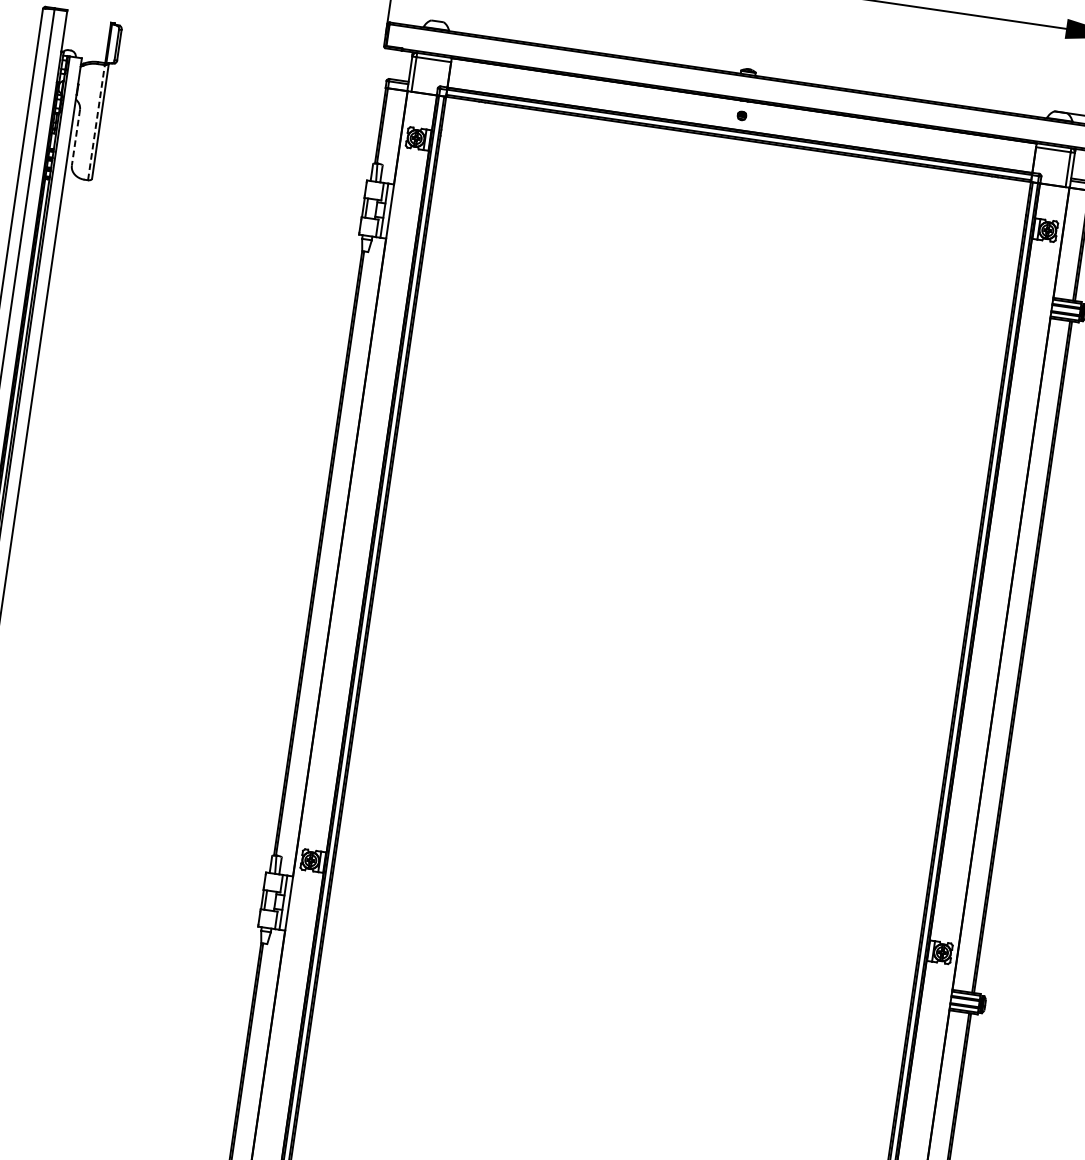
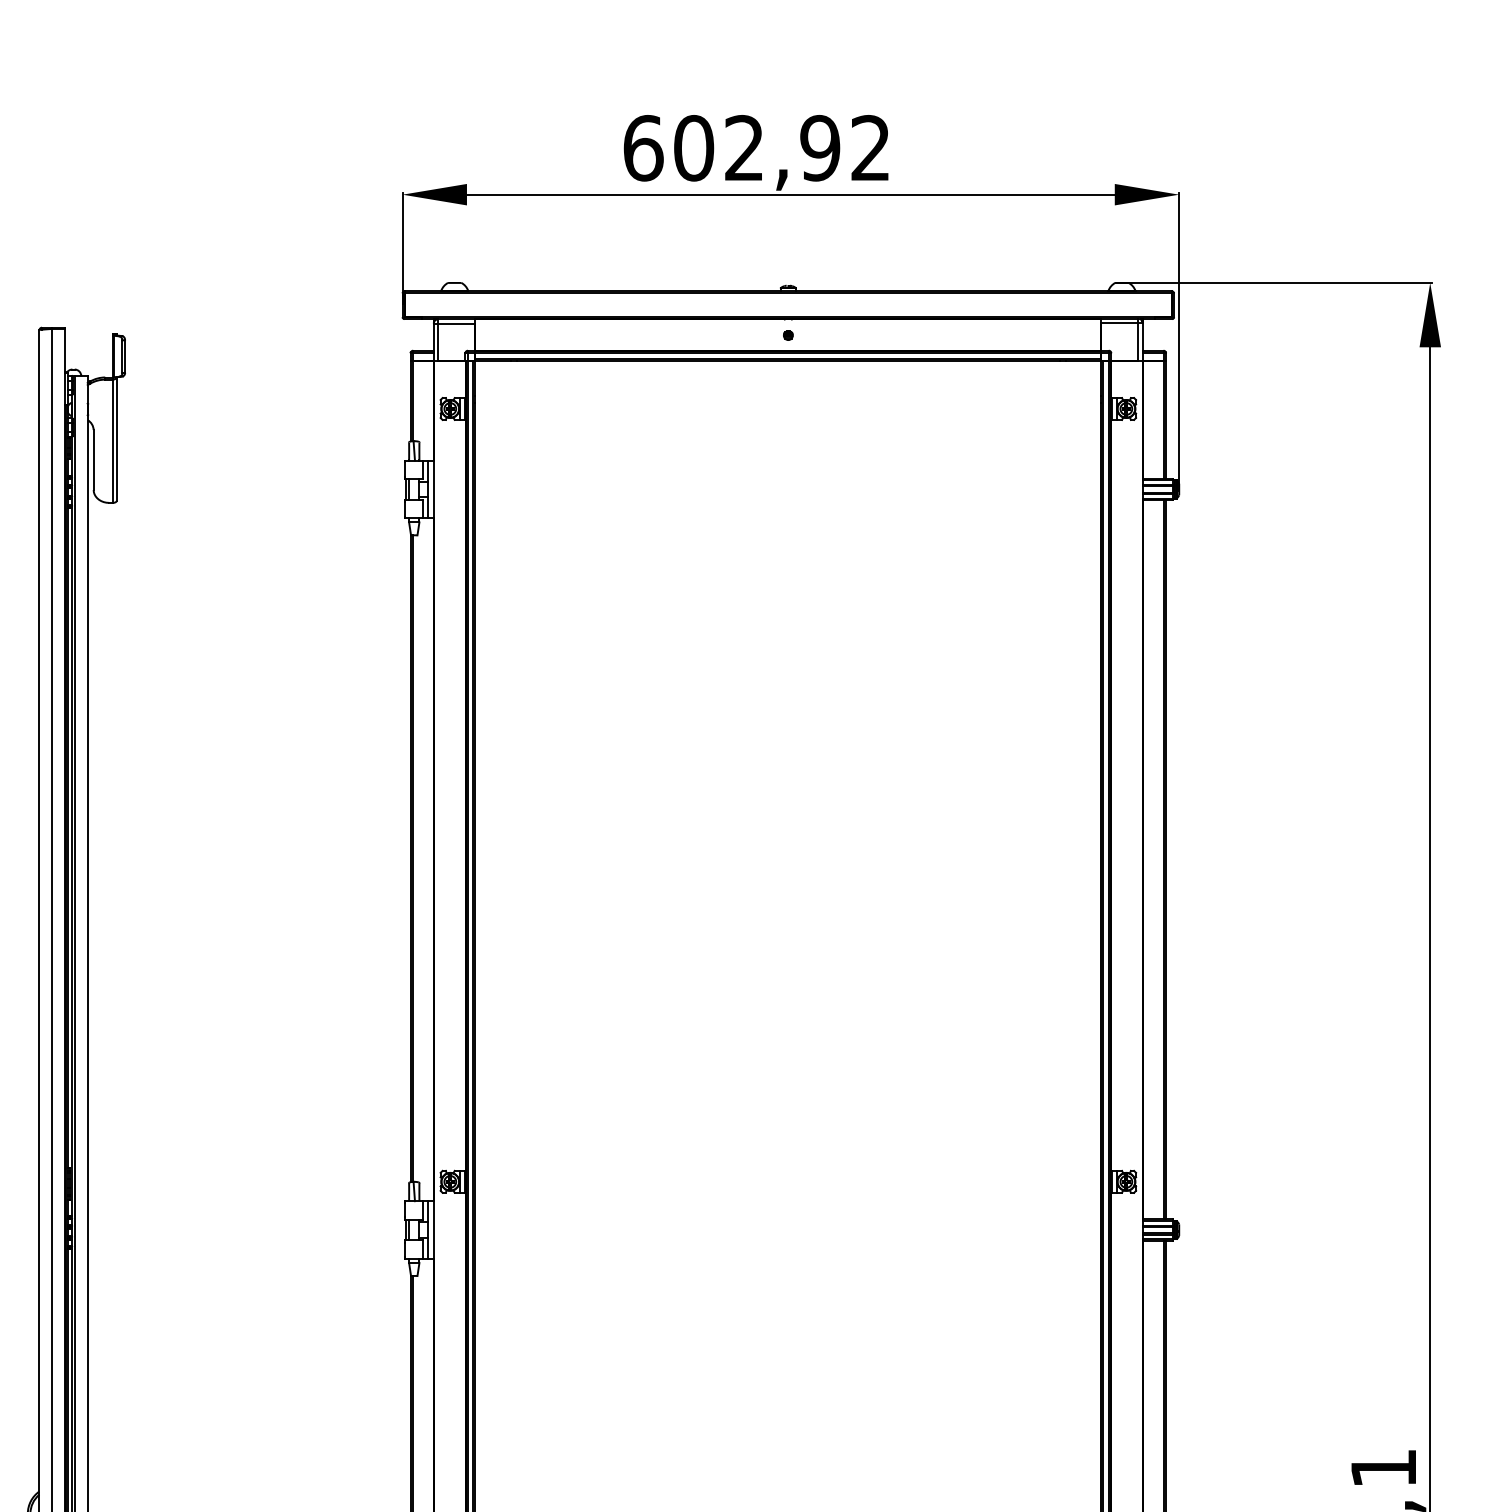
line: (96, 122) -> (112, 441), dashed -> solid
line: (75, 137) -> (93, 460), dashed -> solid

